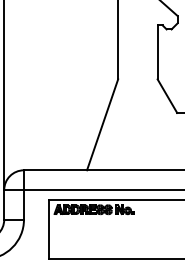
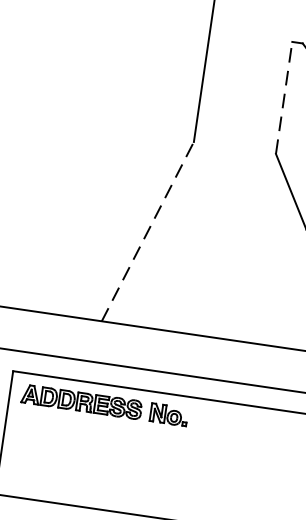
line: (157, 52) -> (283, 98), solid -> dashed
line: (102, 124) -> (147, 230), solid -> dashed

